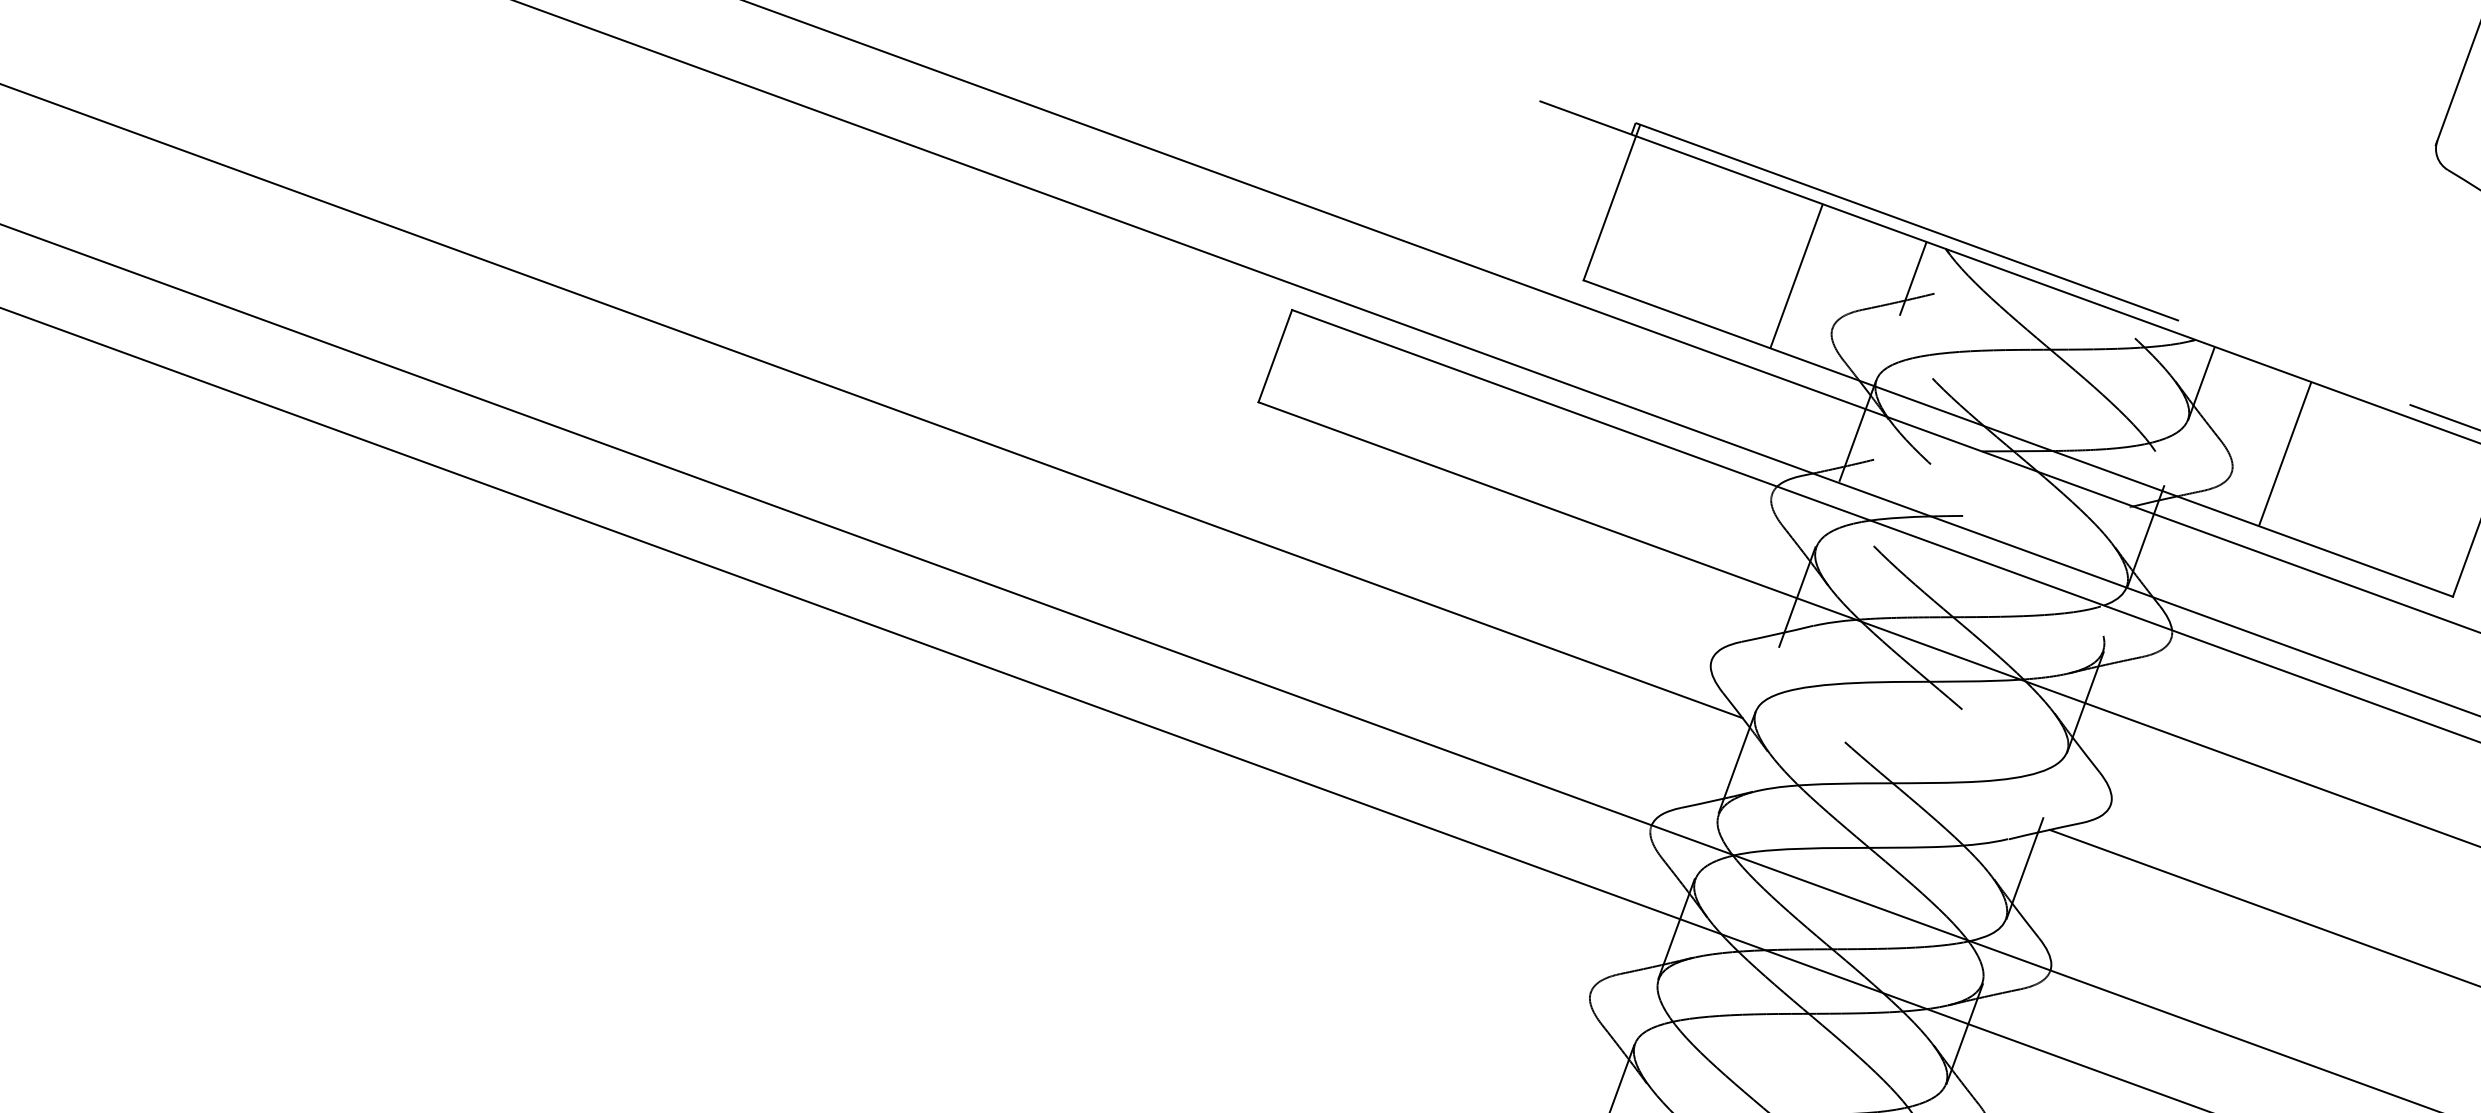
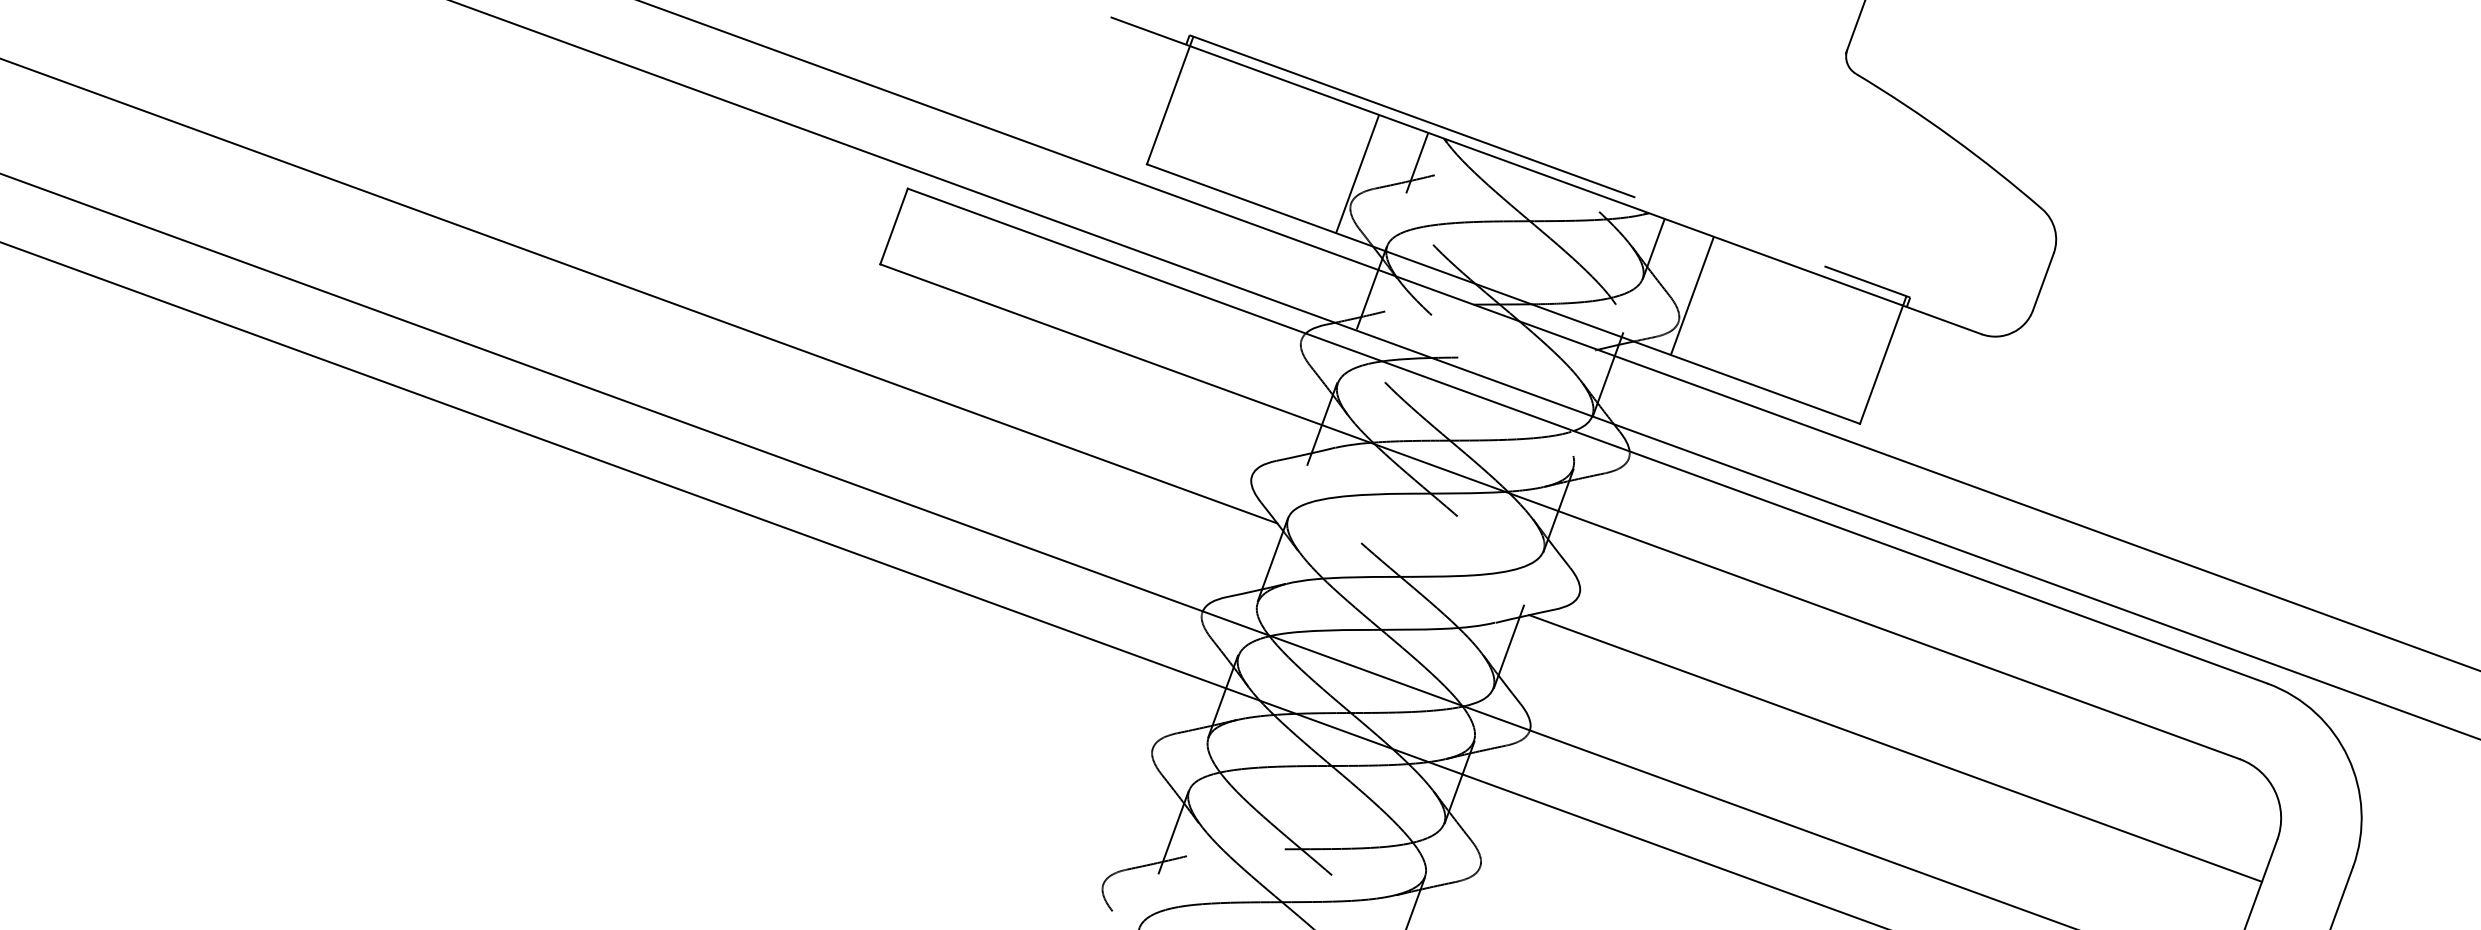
line: (1796, 275) -> (1357, 173), moved
line: (2284, 453) -> (1691, 295), moved

